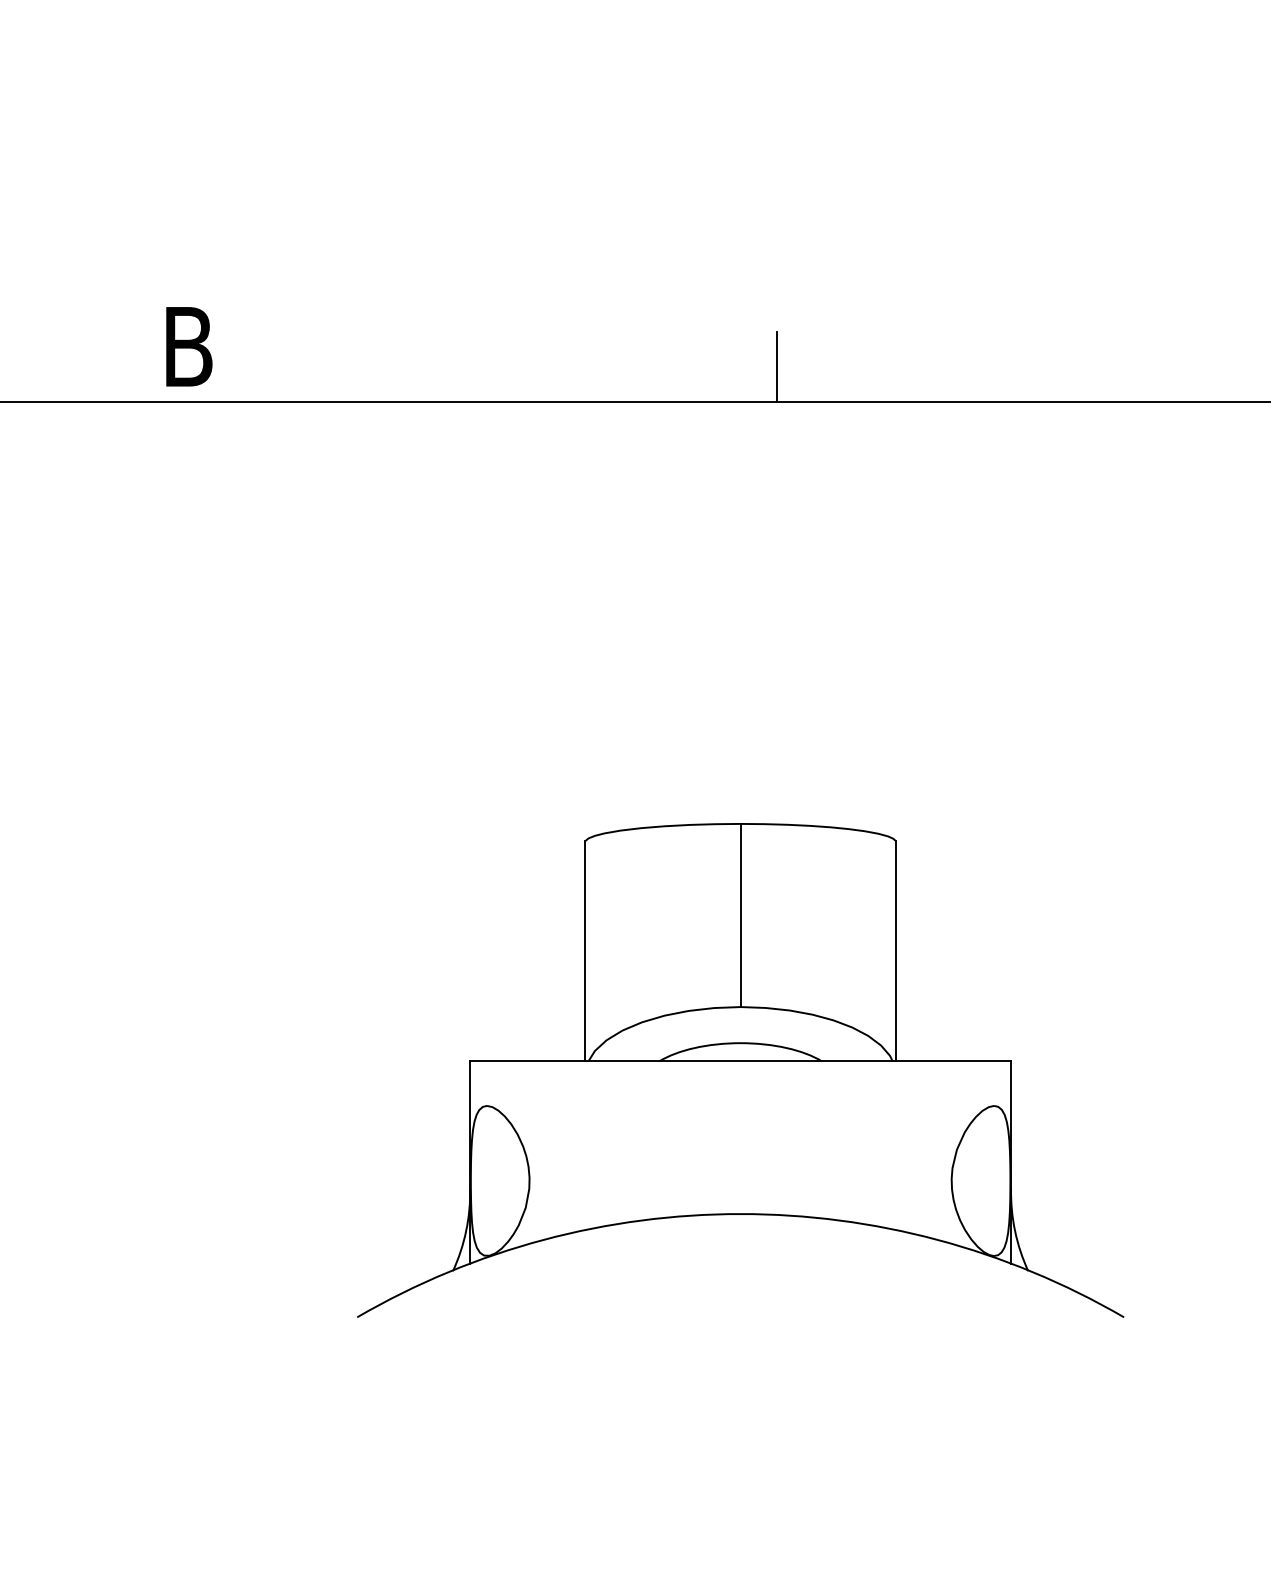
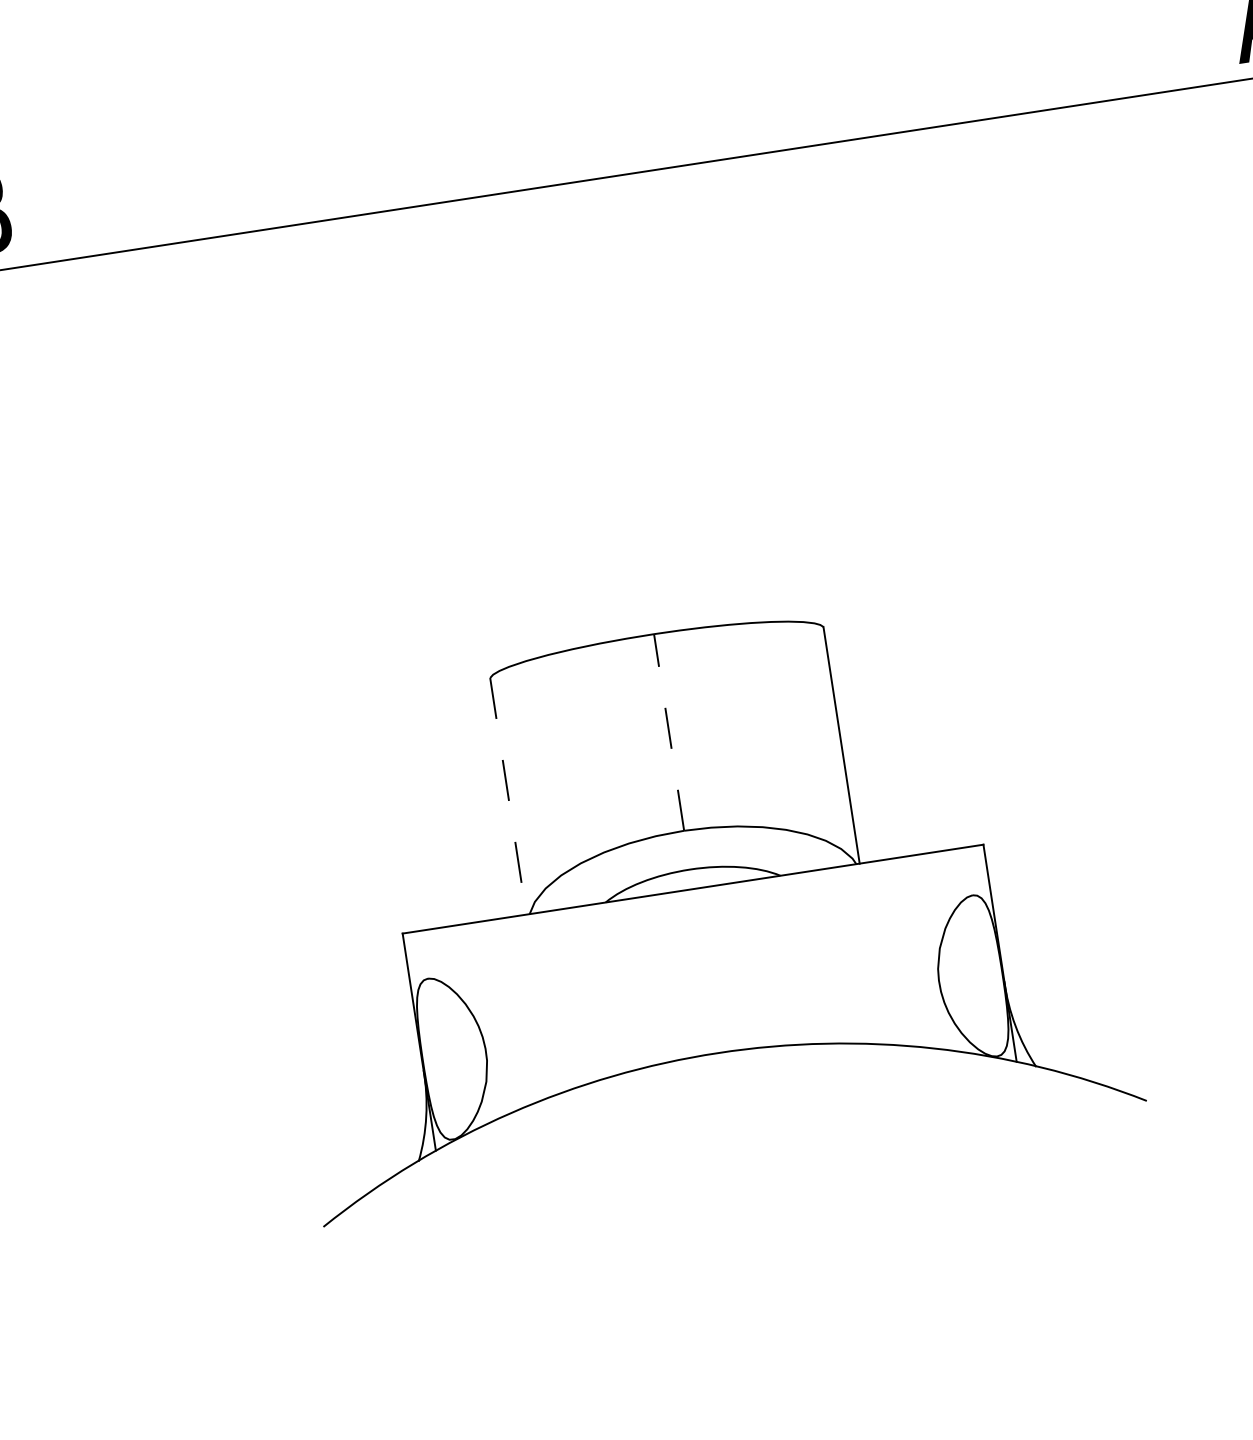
line: (777, 366) -> (618, 136), removed
line: (740, 915) -> (668, 732), solid -> dashed
line: (585, 951) -> (508, 796), solid -> dashed

